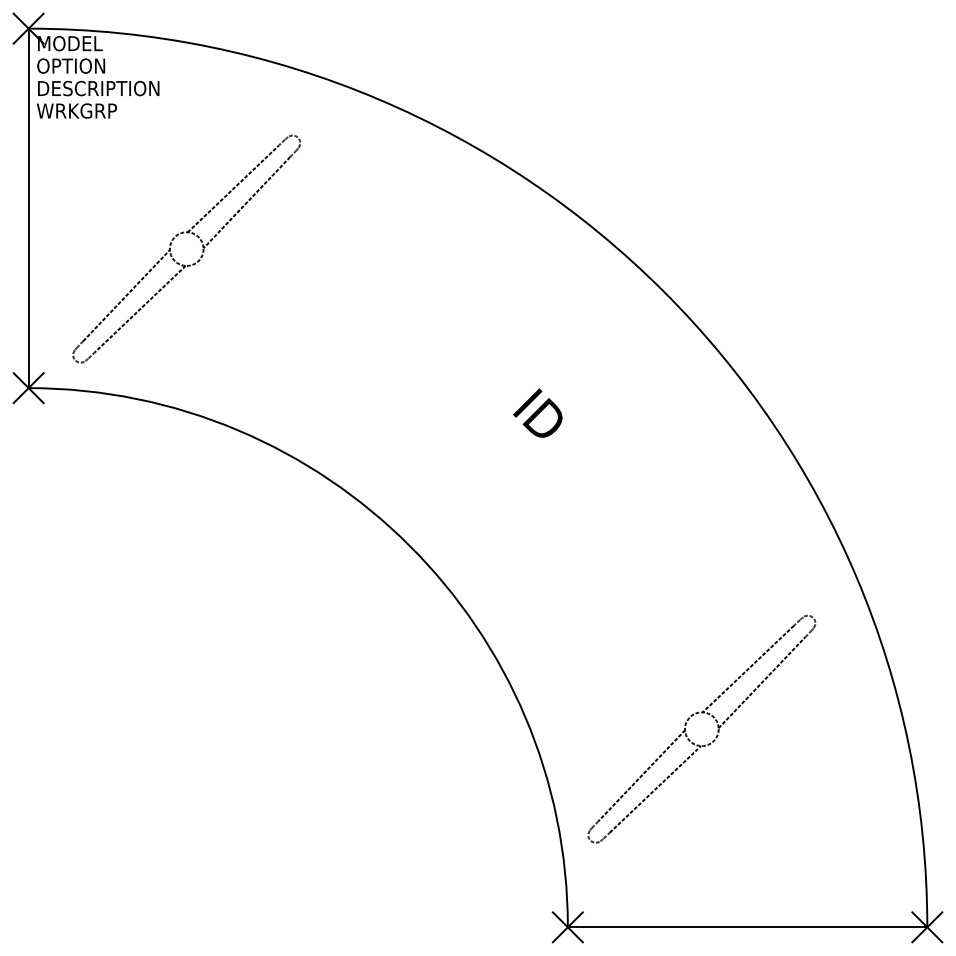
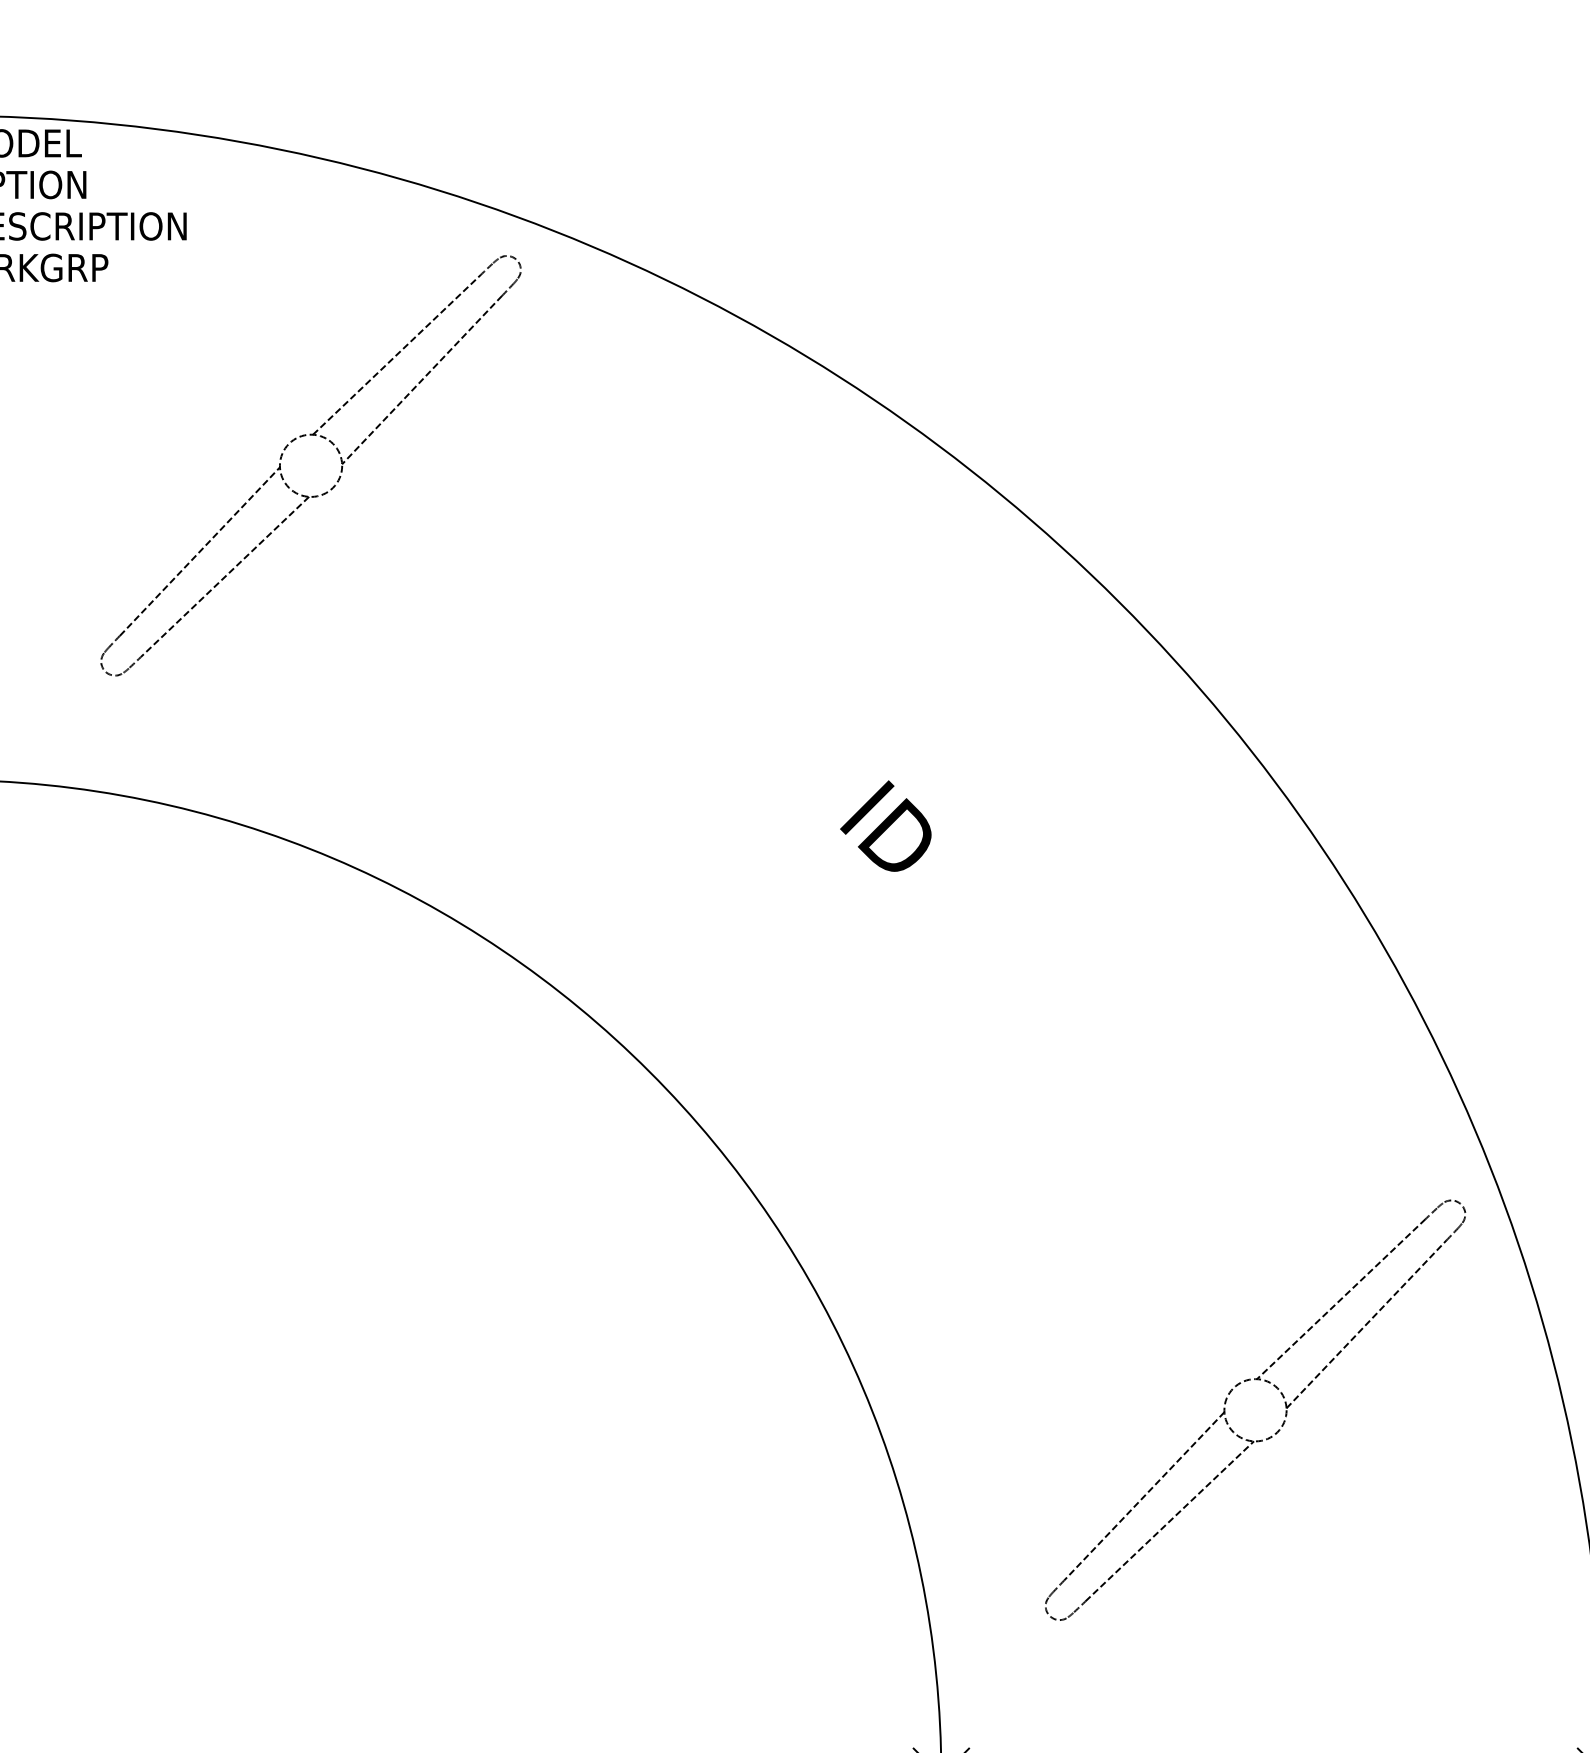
part: (181, 234) -> (301, 438), moved
part: (694, 715) -> (1241, 1384), moved

